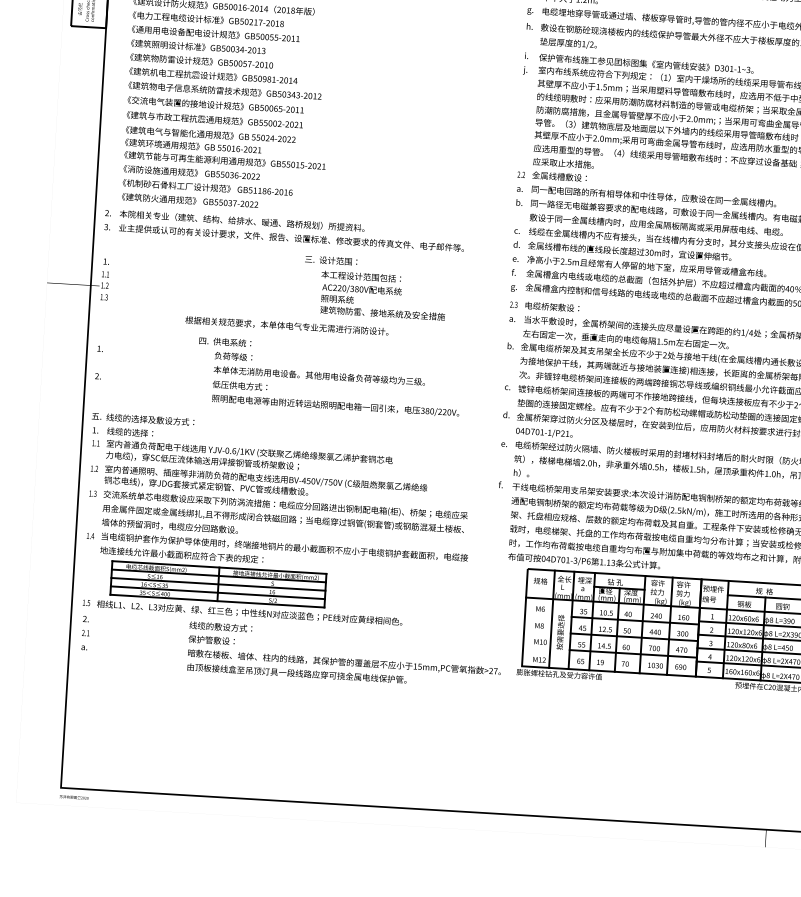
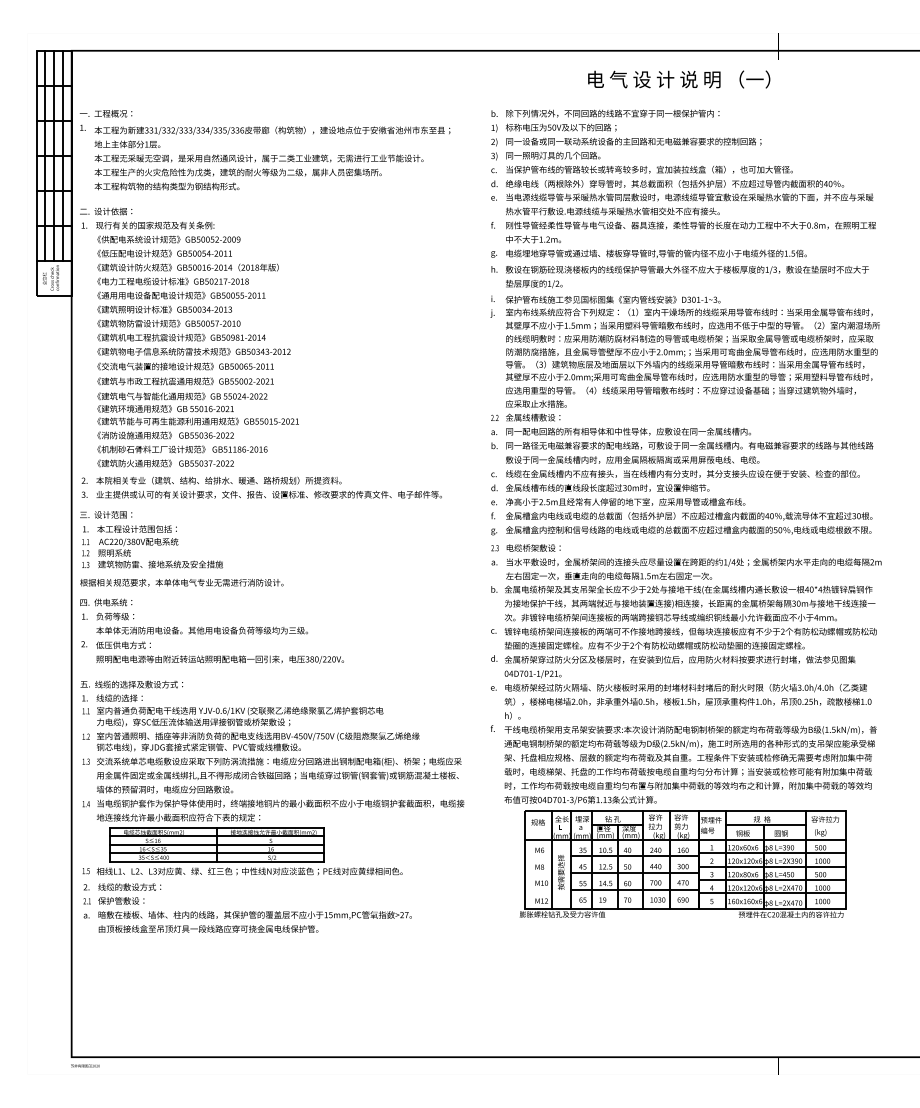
text: (375, 287) -> (151, 539), moved
text: (286, 325) -> (181, 582), moved
text: (328, 376) -> (211, 630), moved
text: (344, 654) -> (254, 907), moved

